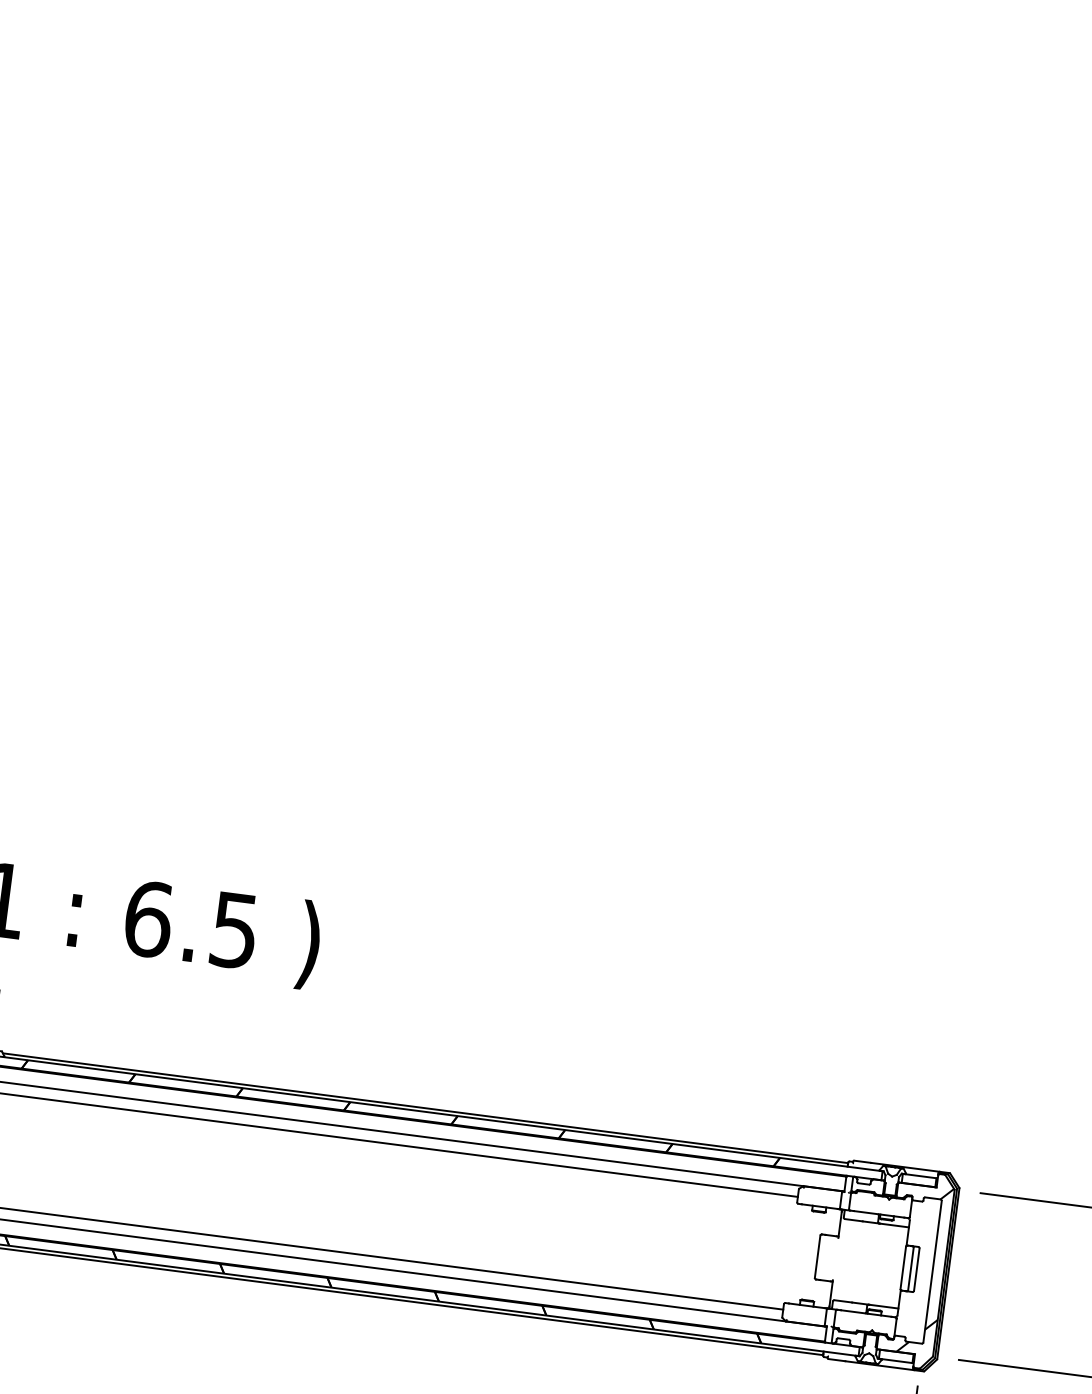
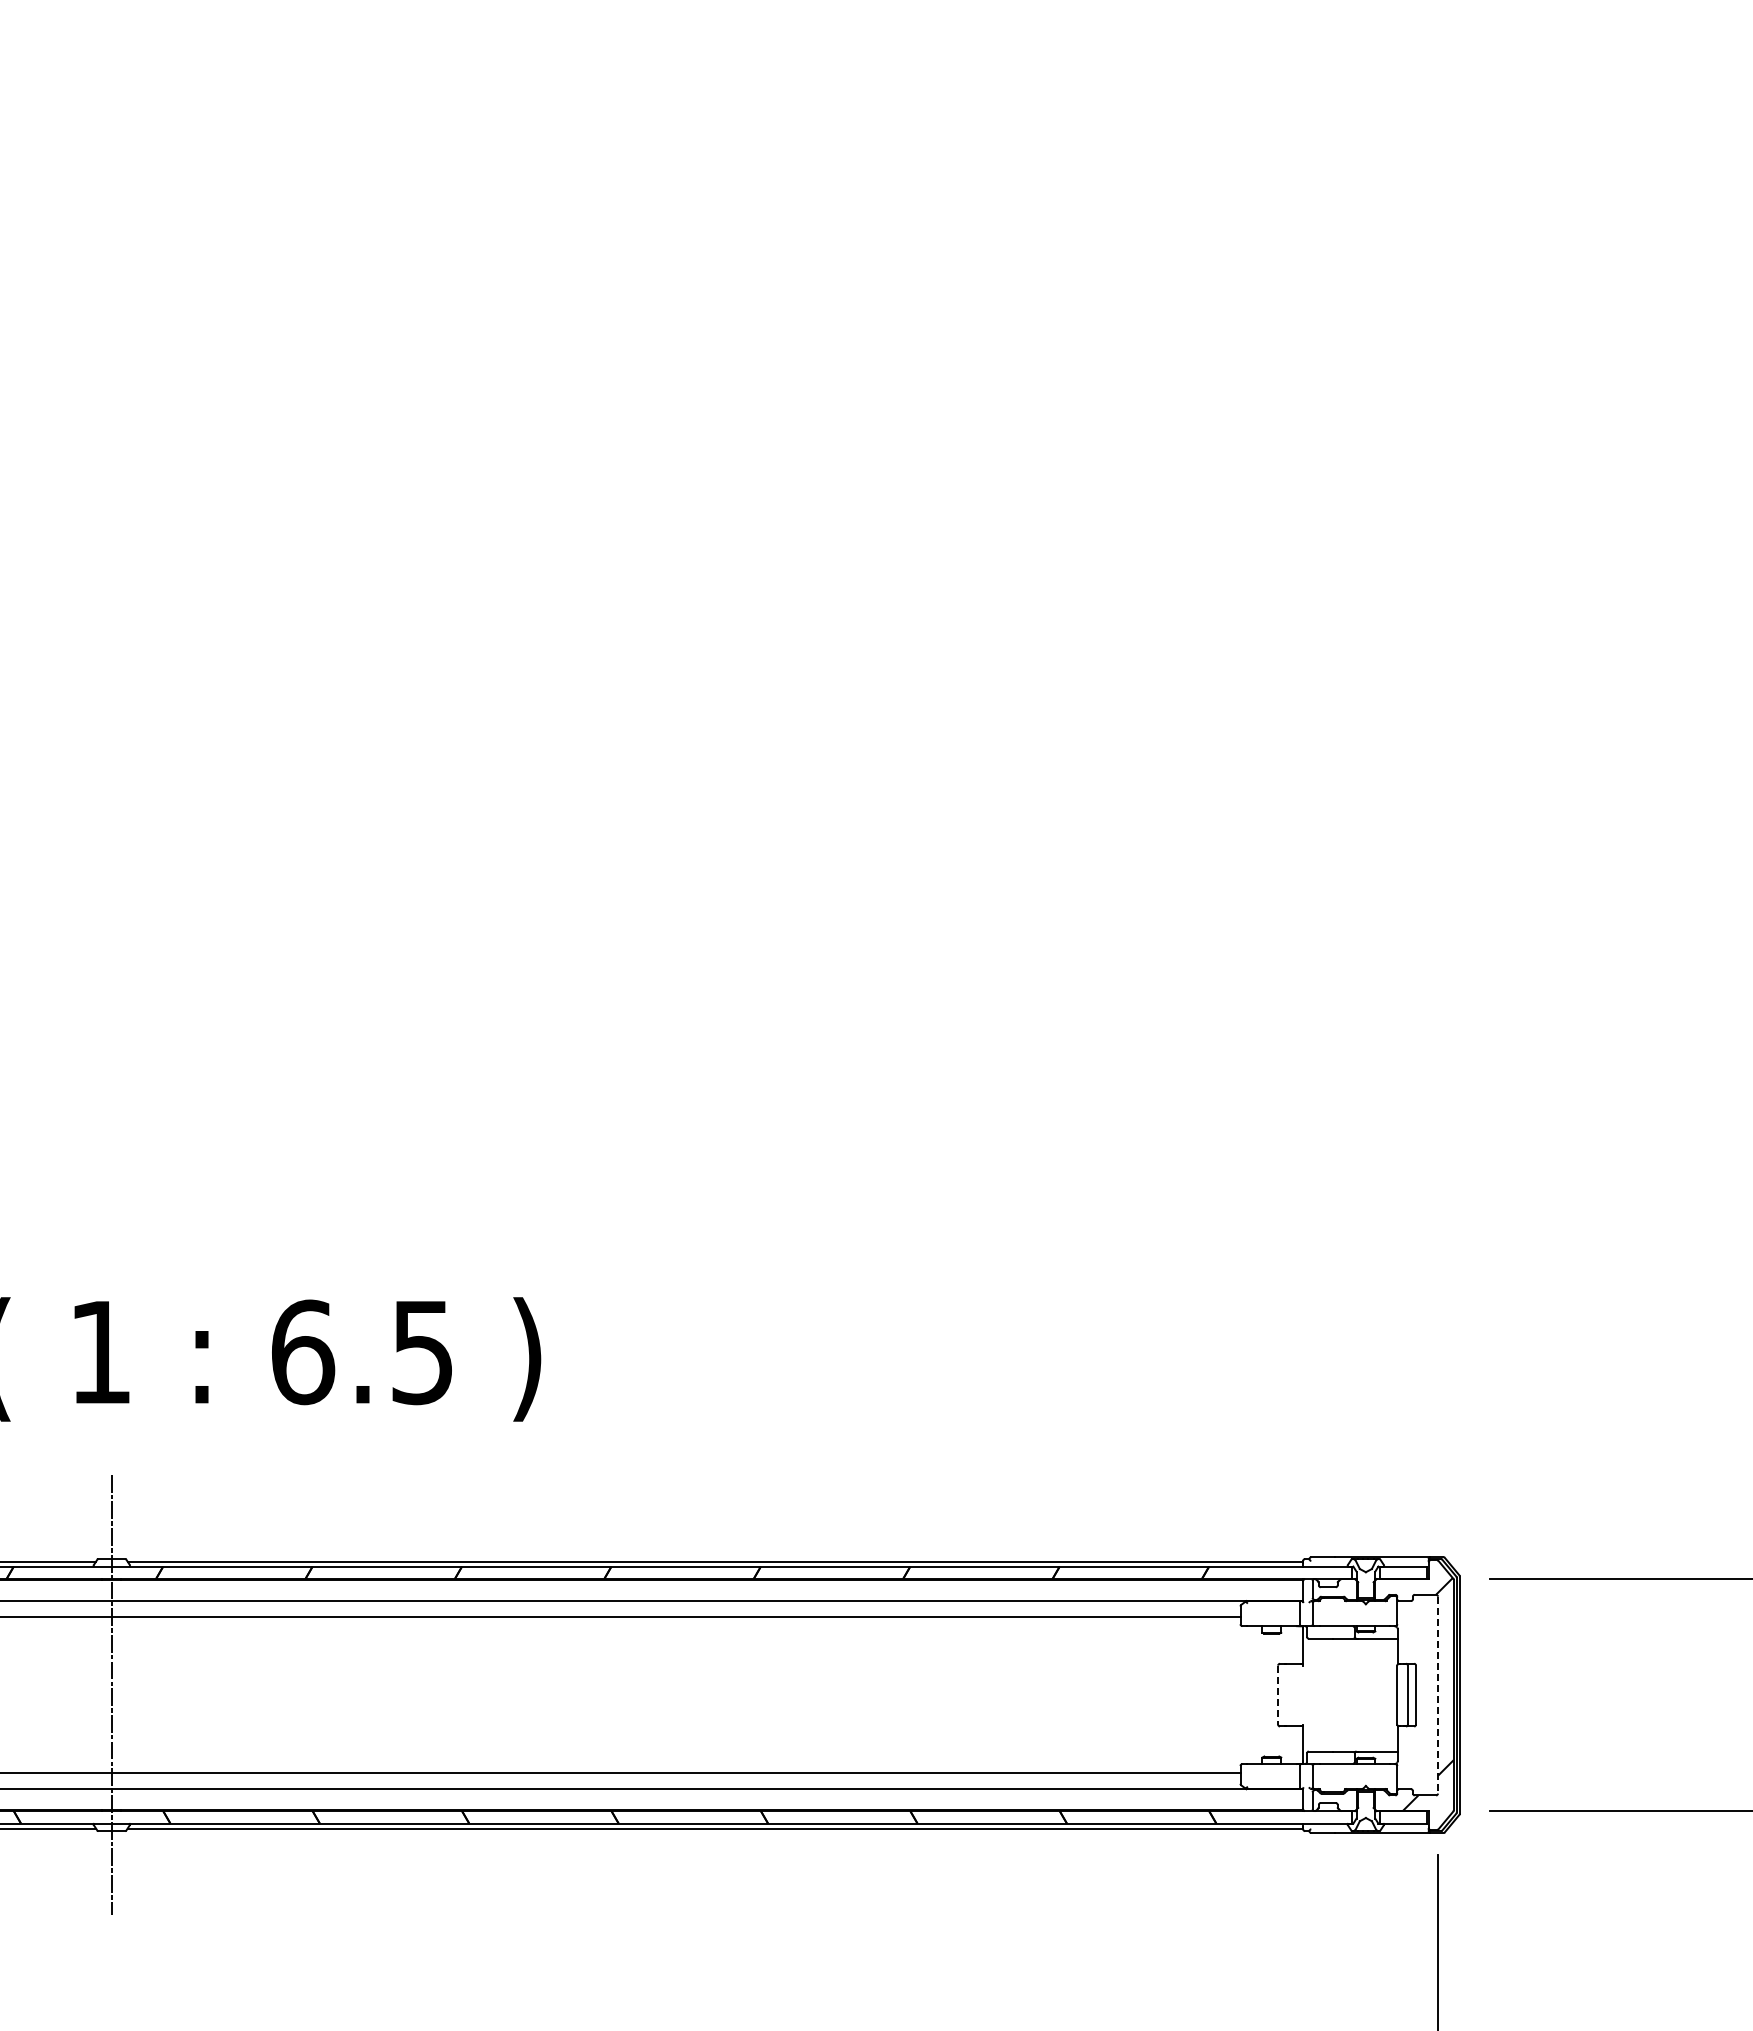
line: (817, 1257) -> (1278, 1695), solid -> dashed
line: (932, 1272) -> (1438, 1695), solid -> dashed

